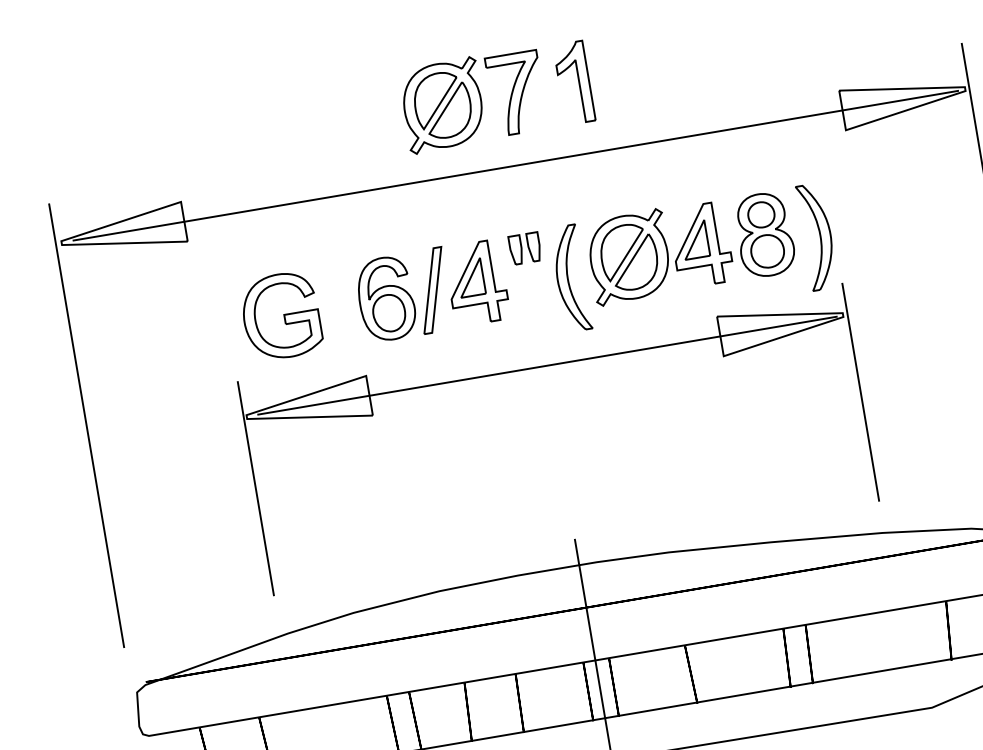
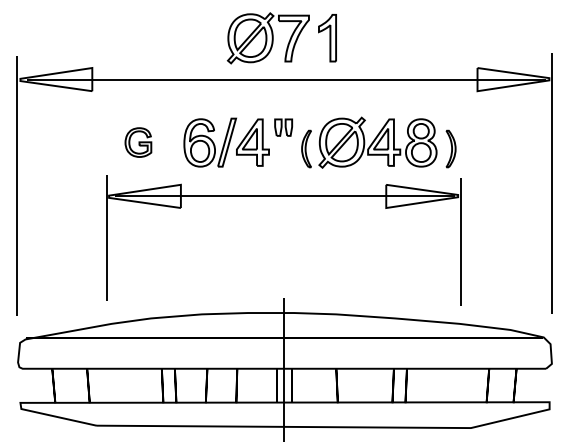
part: (816, 235) -> (450, 148), size x0.6
part: (570, 277) -> (306, 148), size x0.6
part: (281, 315) -> (138, 142), size x0.6

